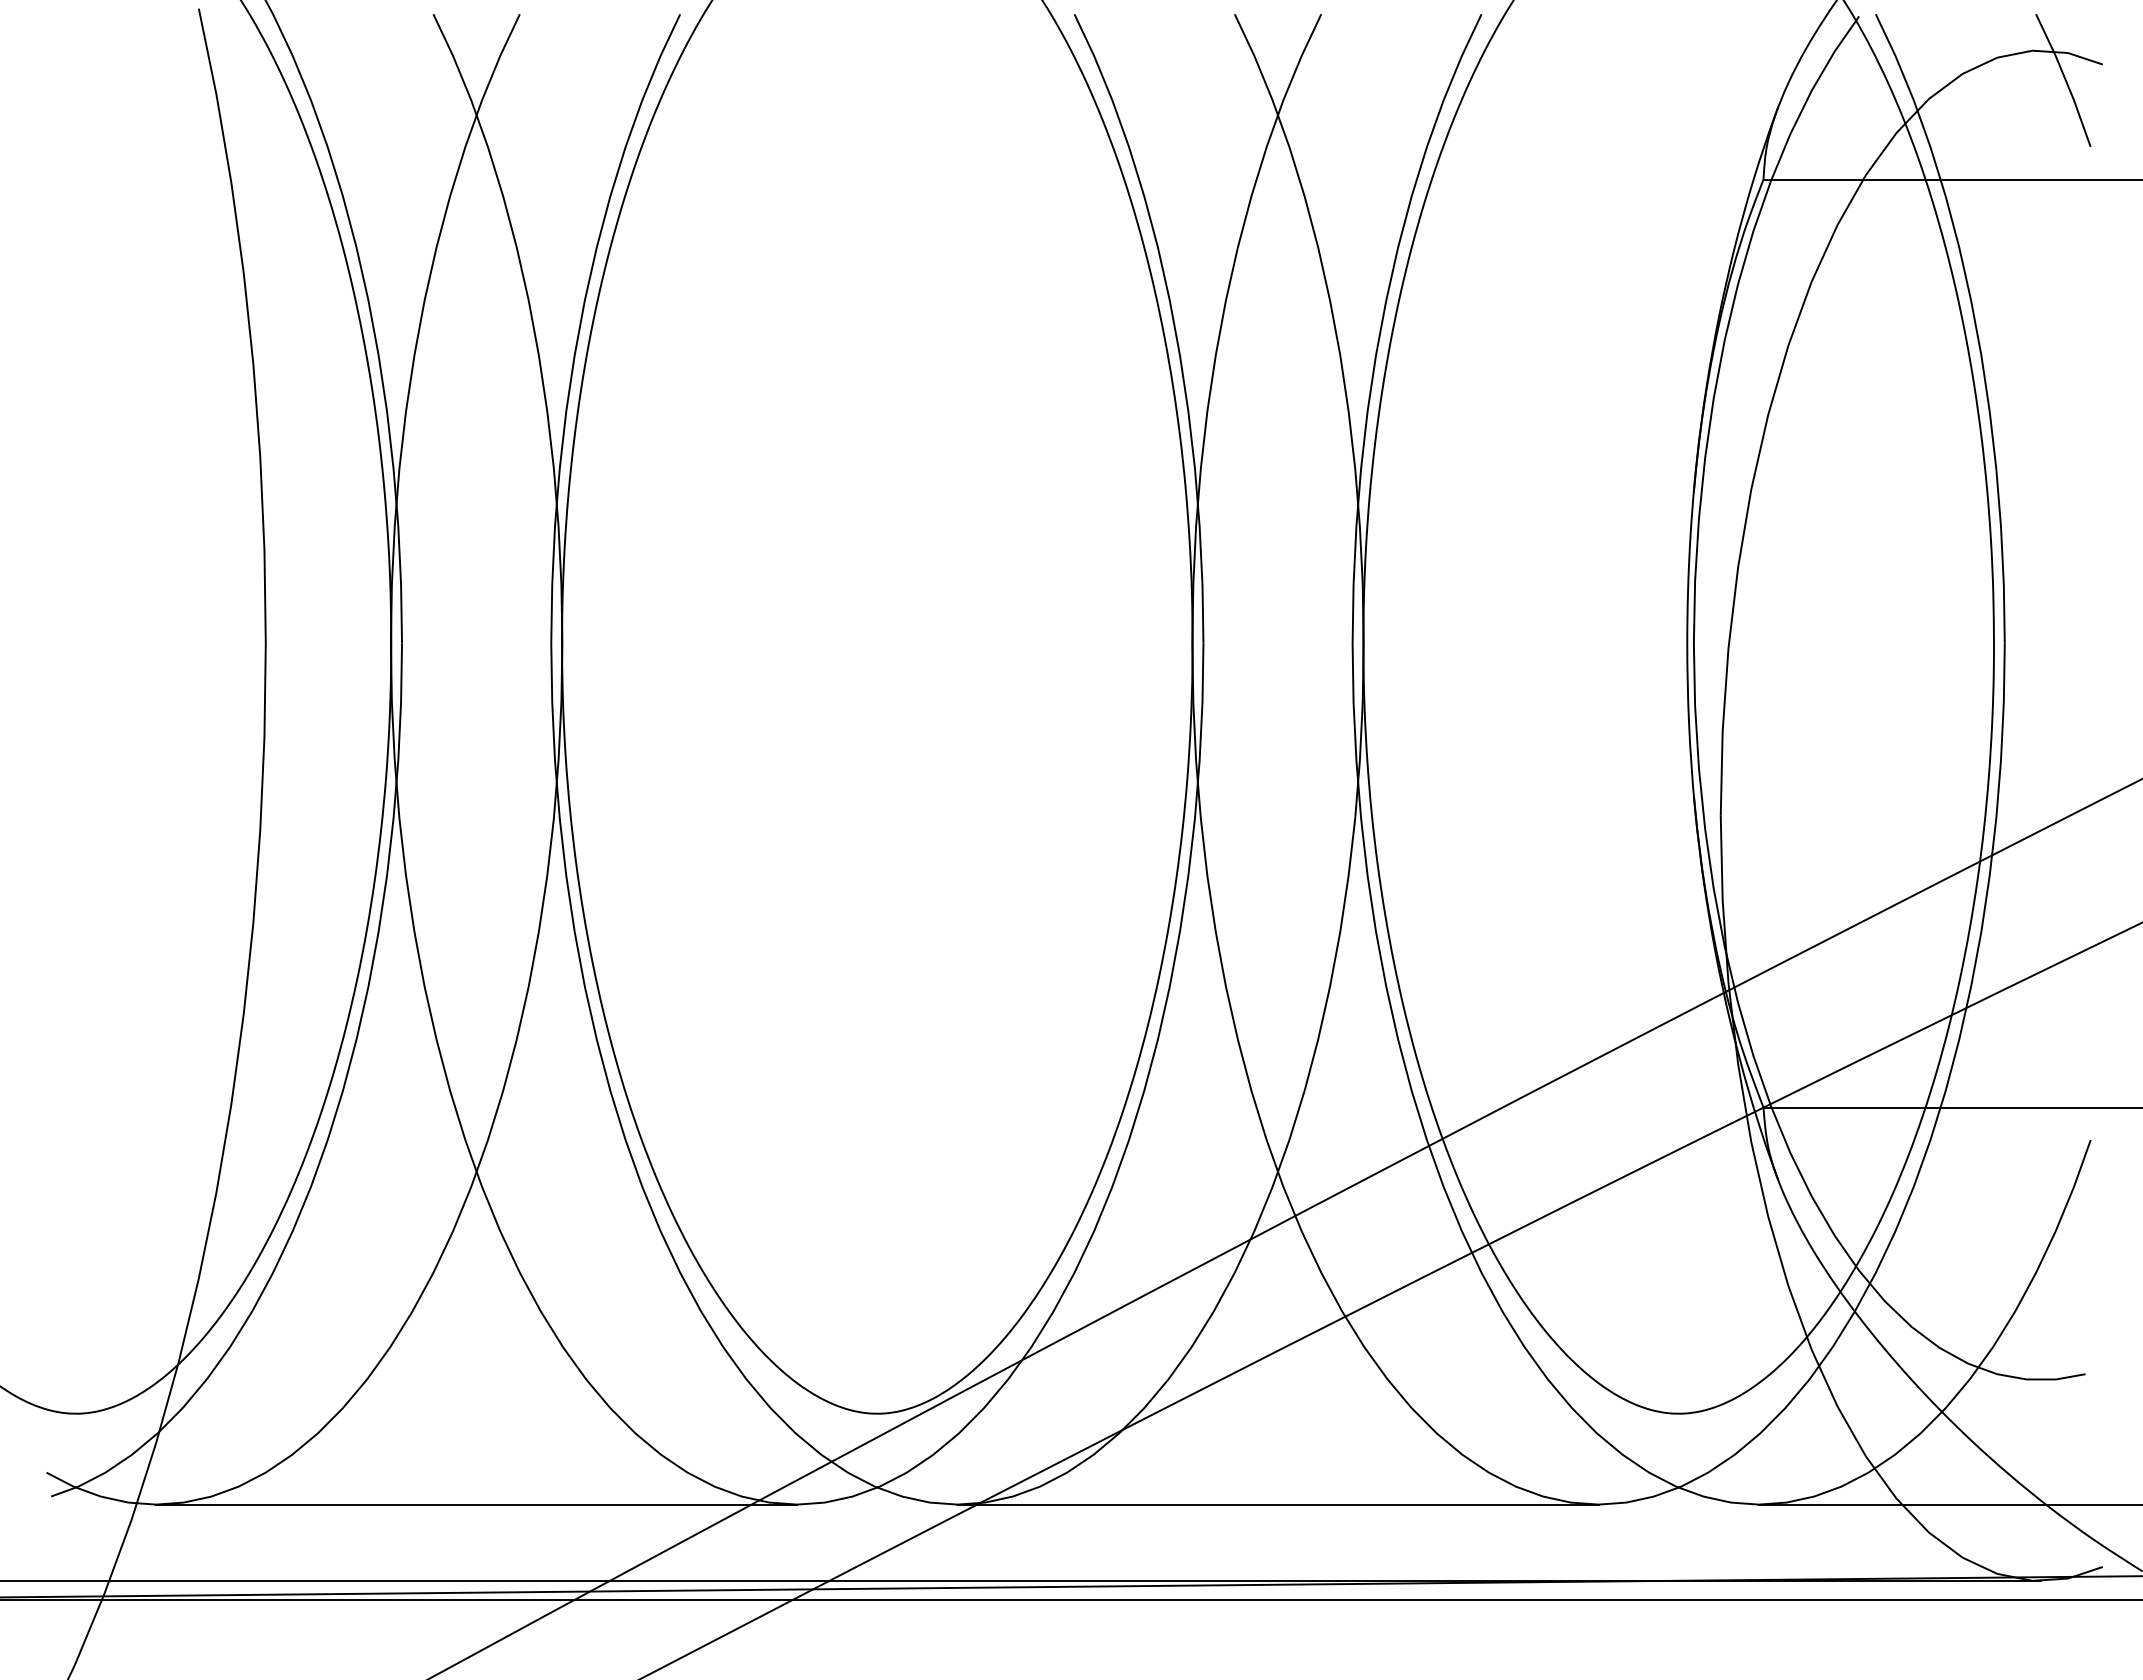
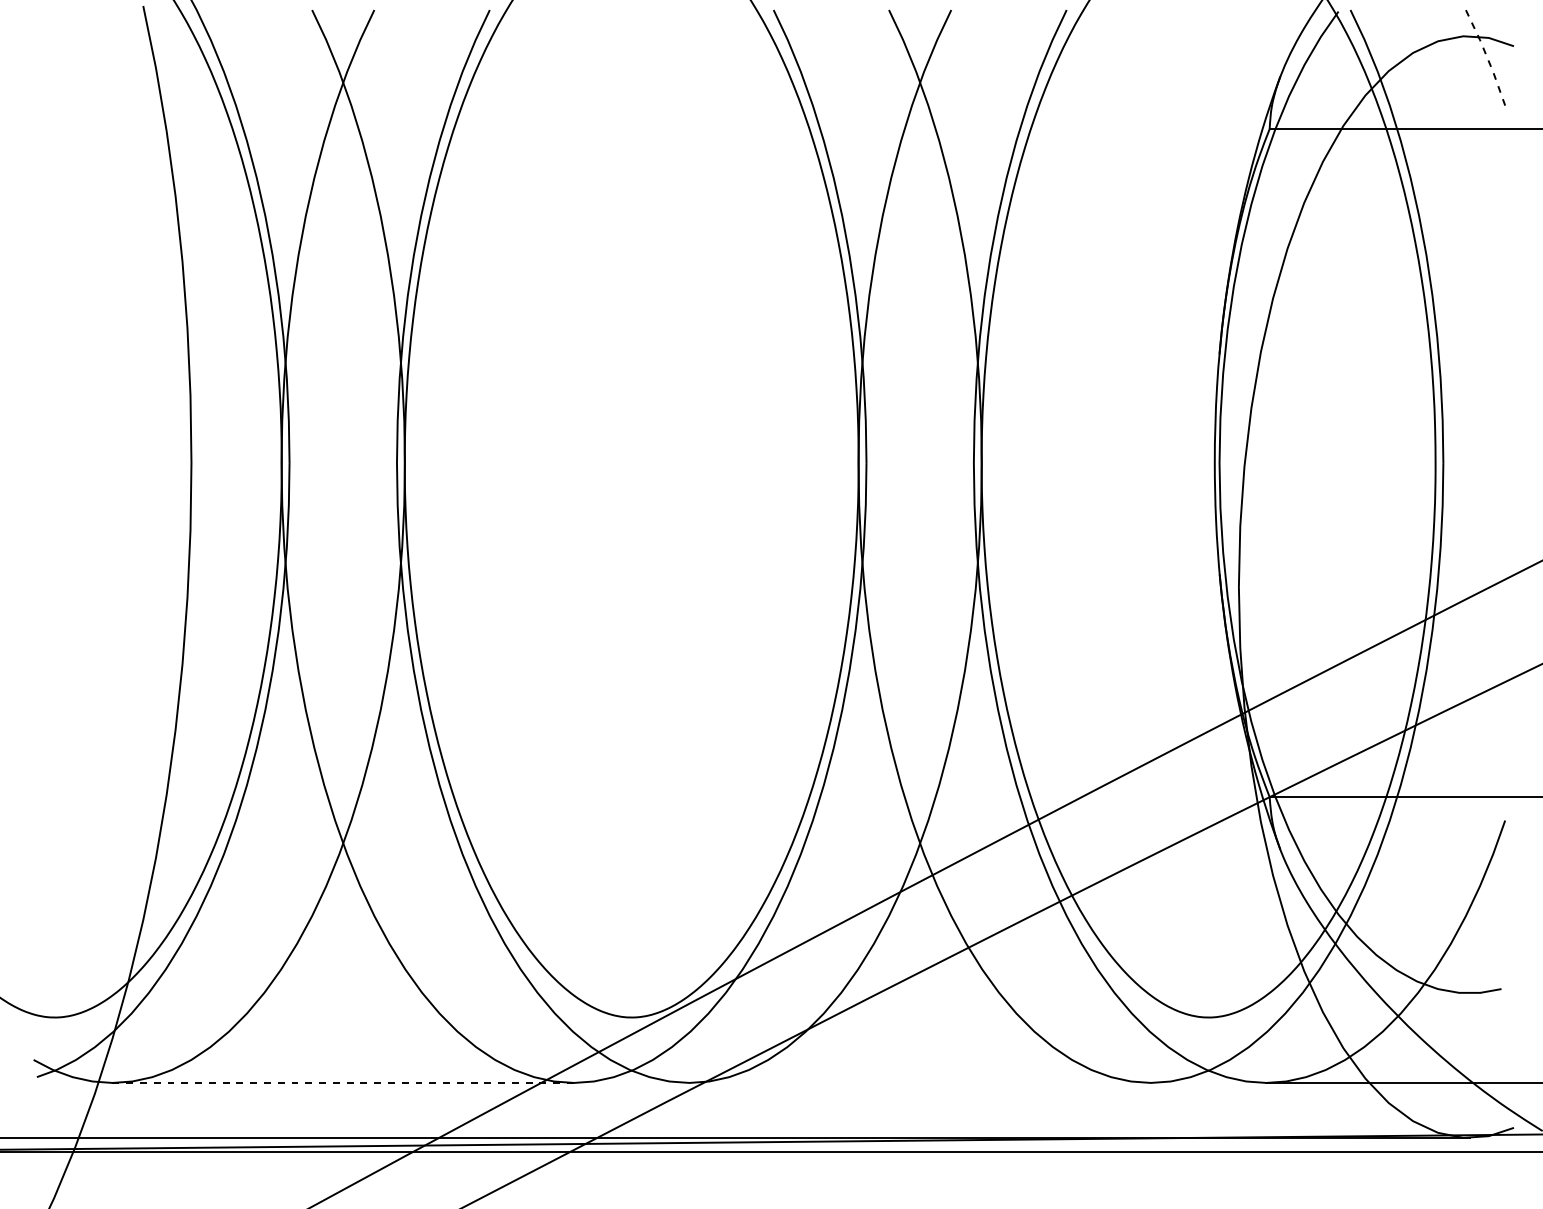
line: (2065, 78) -> (1487, 56), solid -> dashed
line: (476, 1504) -> (343, 1082), solid -> dashed
line: (1277, 1504) -> (919, 1082), removed

